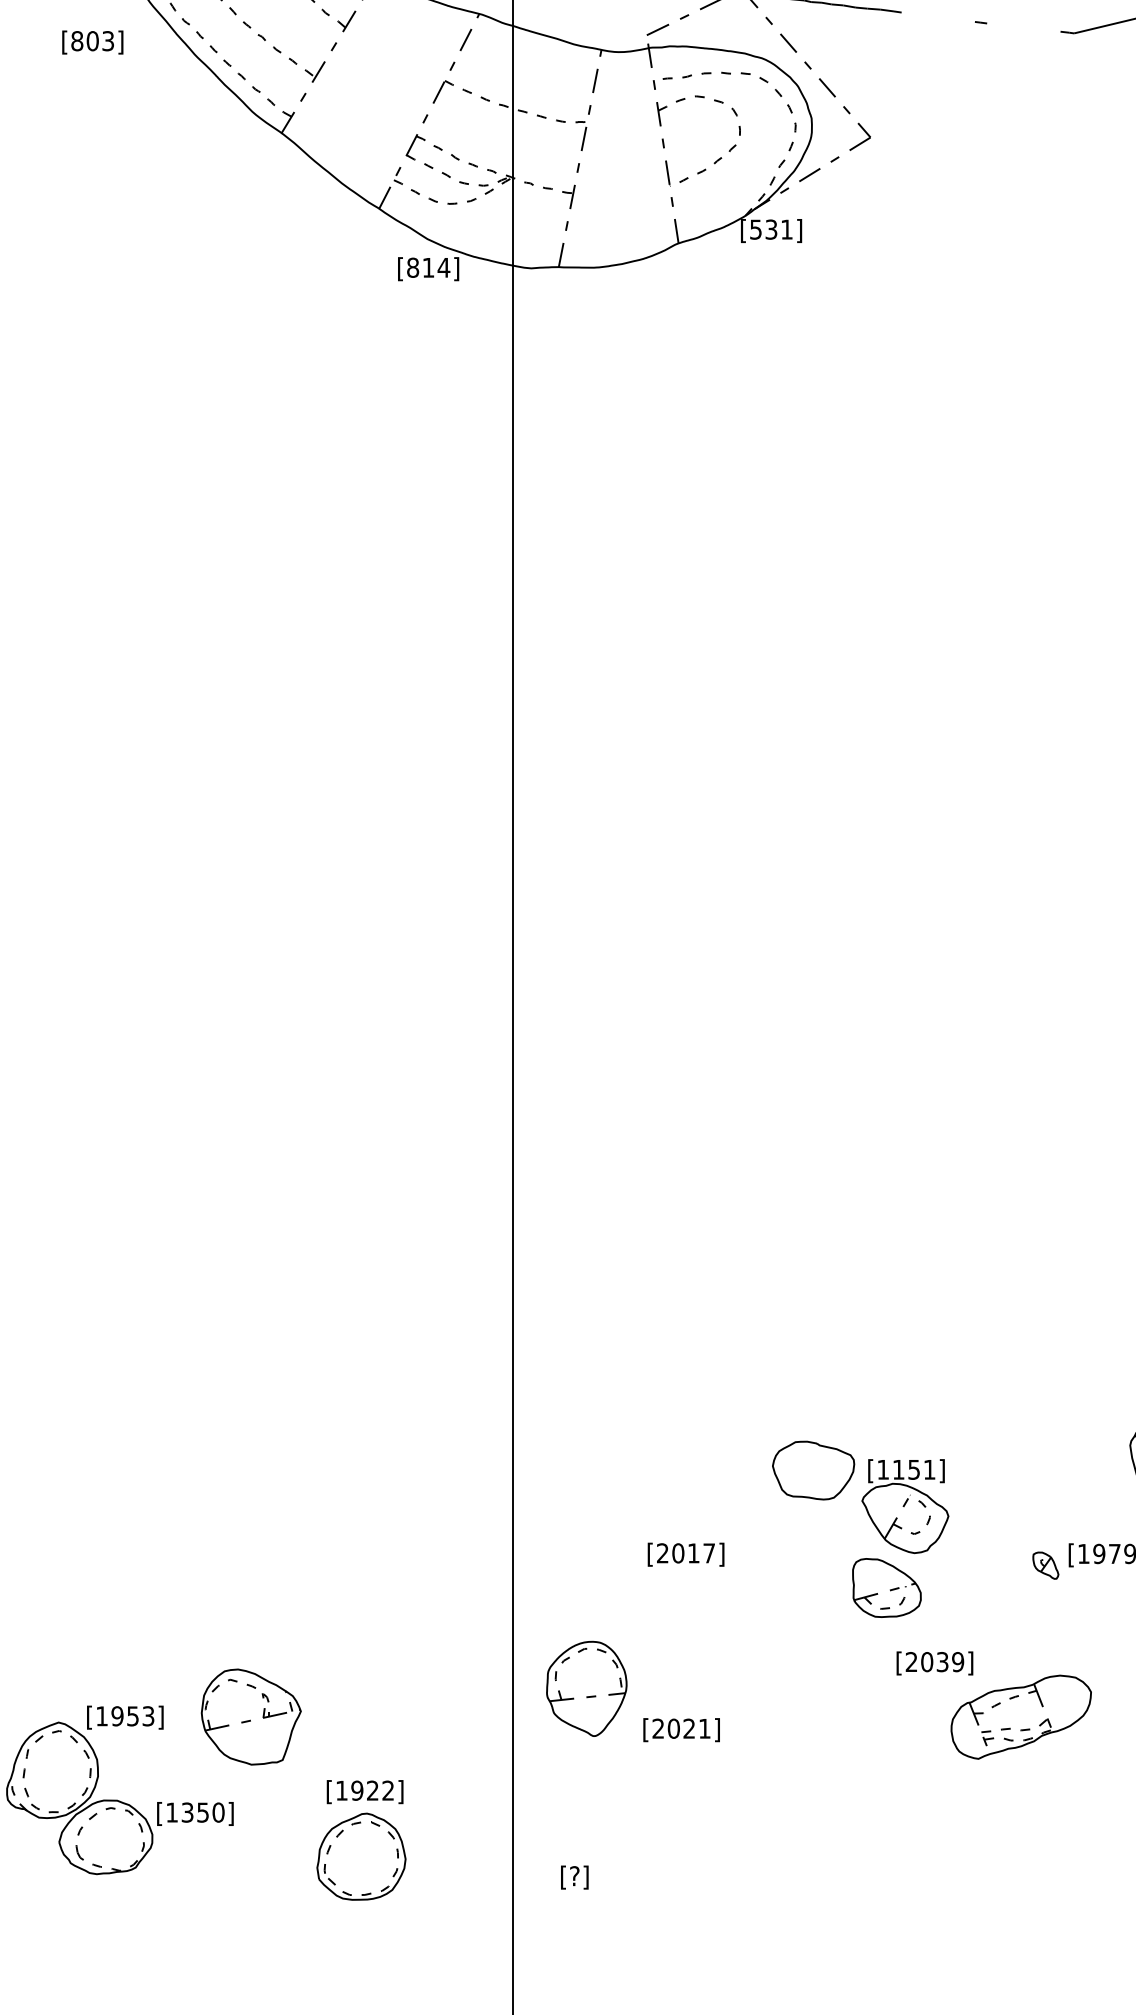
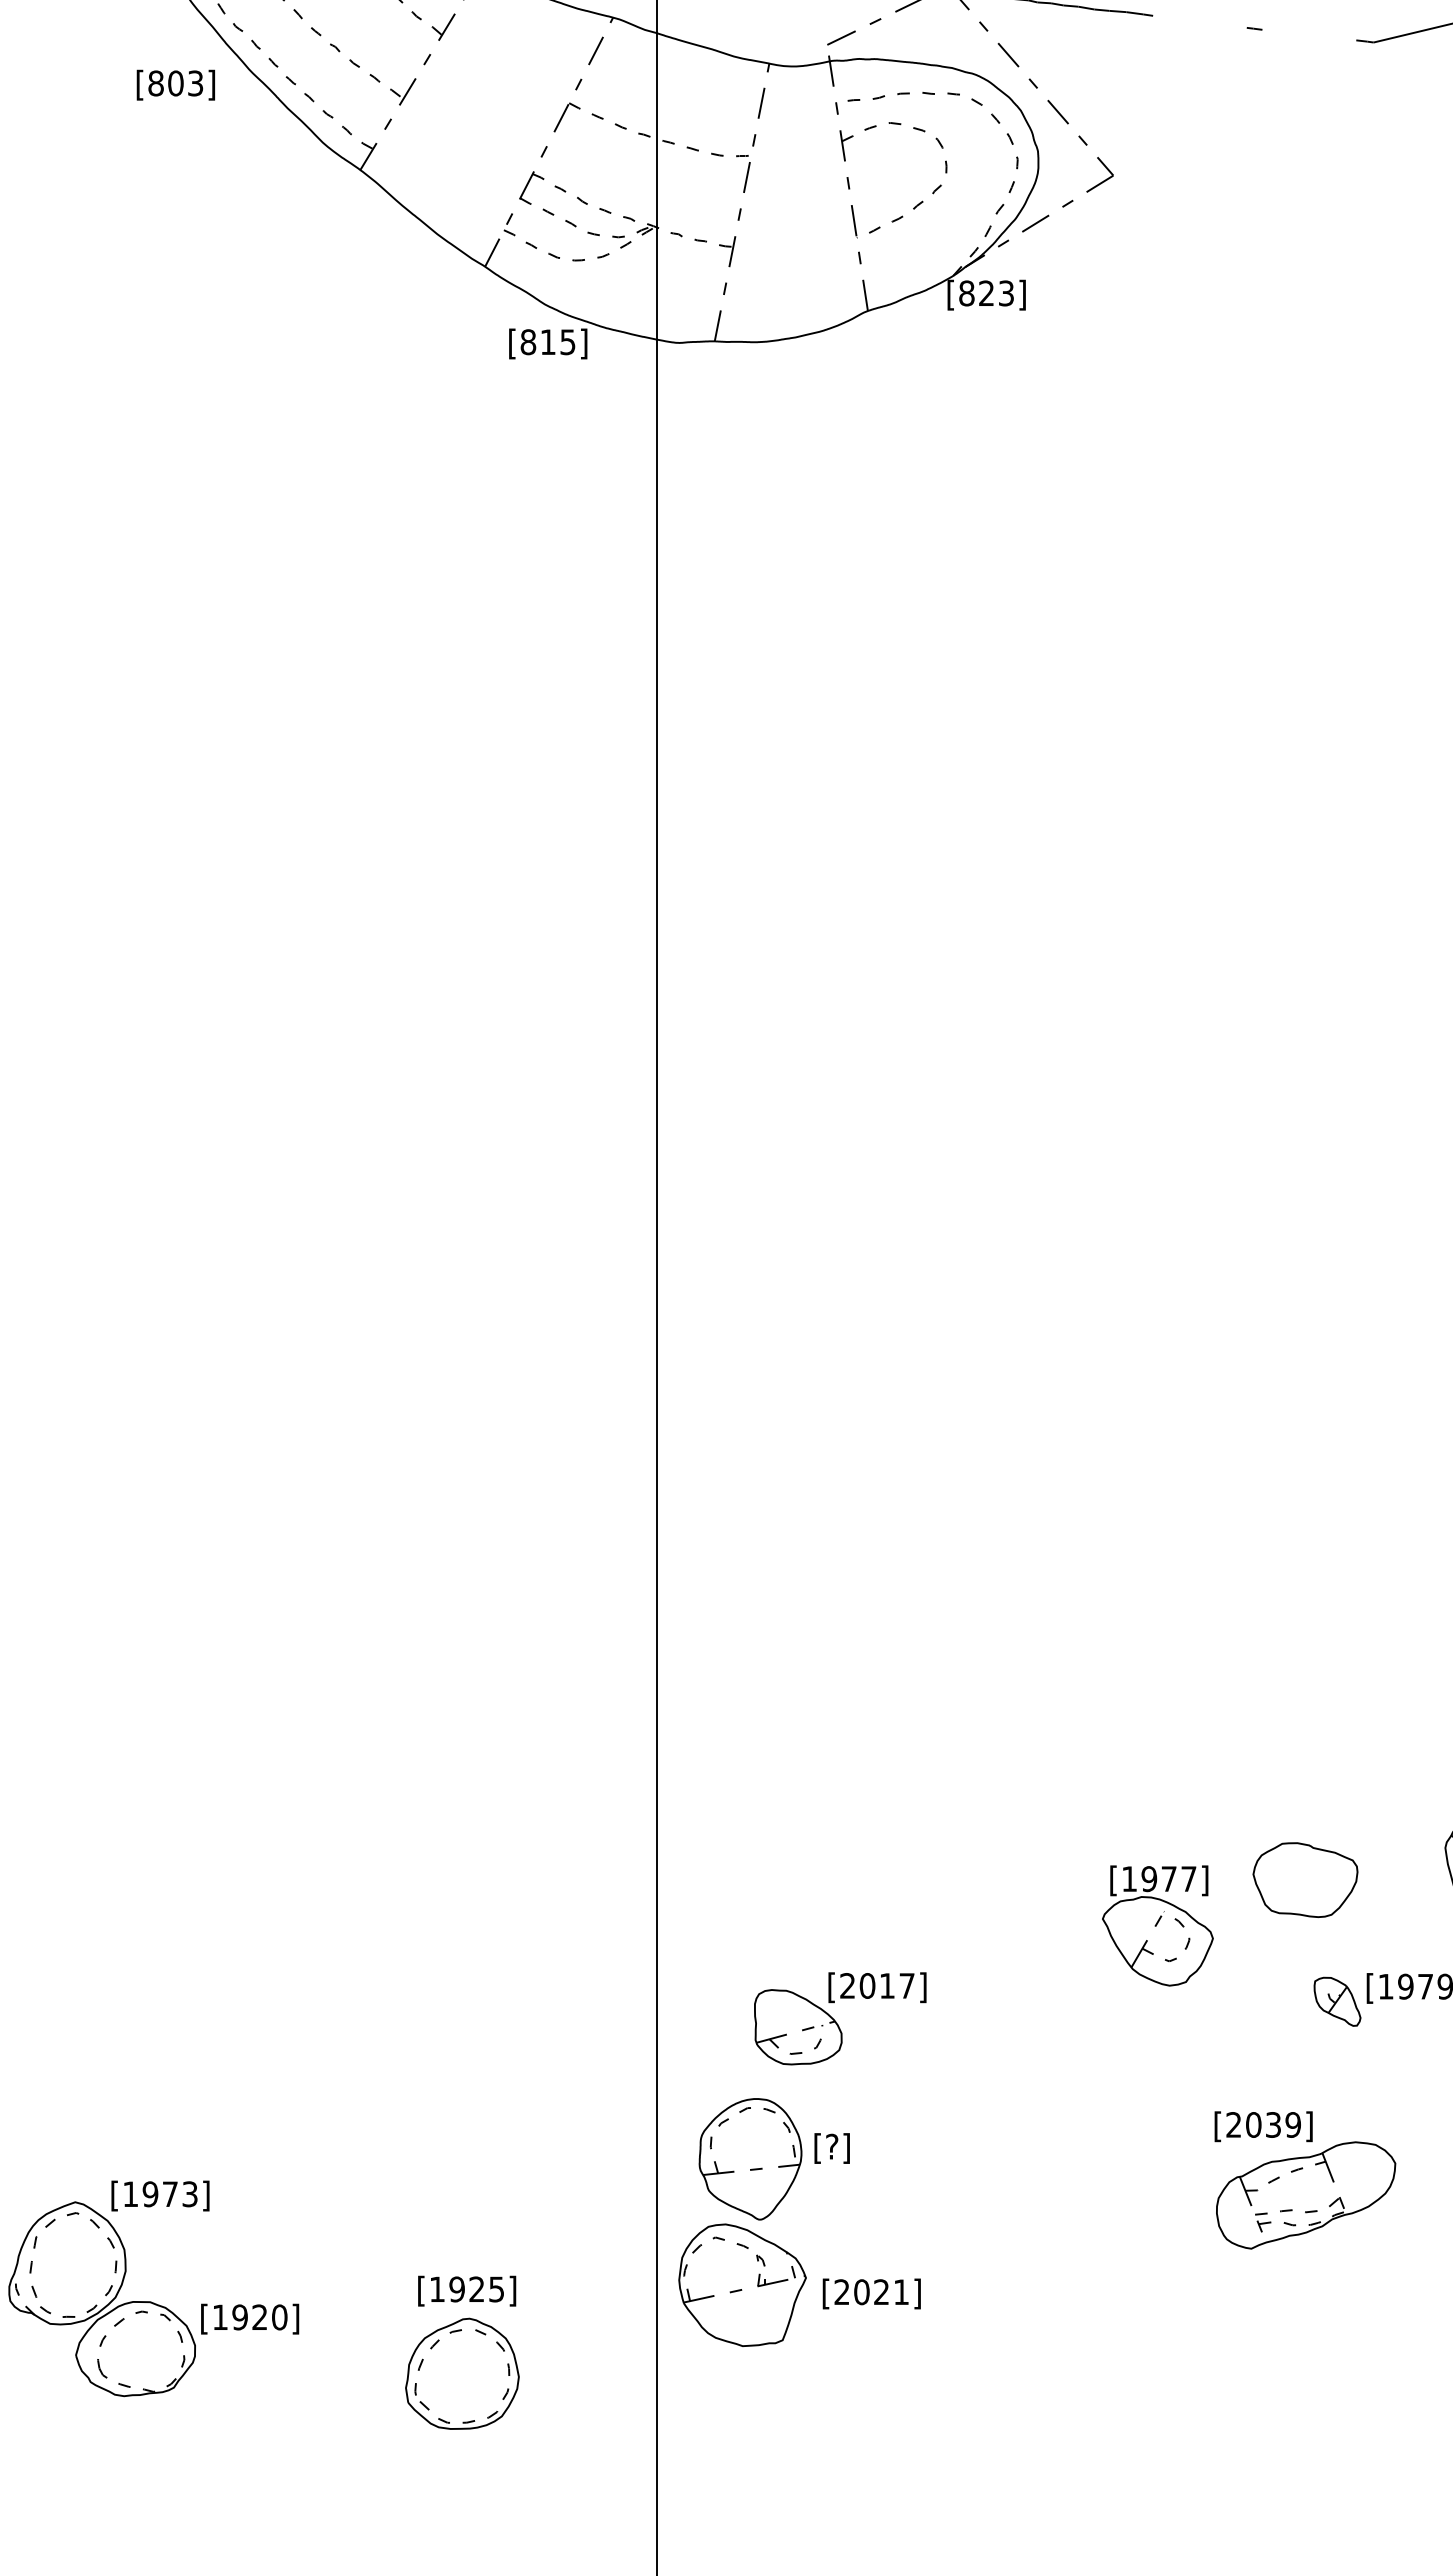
text: (92, 41) -> (175, 84), moved
text: (771, 229) -> (986, 293), [531] -> [823]
text: (443, 268) -> (567, 342), [814] -> [815]
part: (813, 1470) -> (1305, 1879), moved
text: (913, 1470) -> (1168, 1879), [1151] -> [1977]
part: (1045, 1565) -> (1337, 2001), size x1.43
part: (887, 1588) -> (798, 2027), moved
text: (934, 1663) -> (1263, 2126), moved
text: (133, 1716) -> (170, 2194), [1953] -> [1973]
part: (251, 1716) -> (742, 2284), moved
text: (681, 1729) -> (871, 2293), moved
text: (388, 1790) -> (496, 2289), [1922] -> [1925]
text: (194, 1812) -> (249, 2317), [1350] -> [1920]
text: (574, 1877) -> (831, 2148), moved

